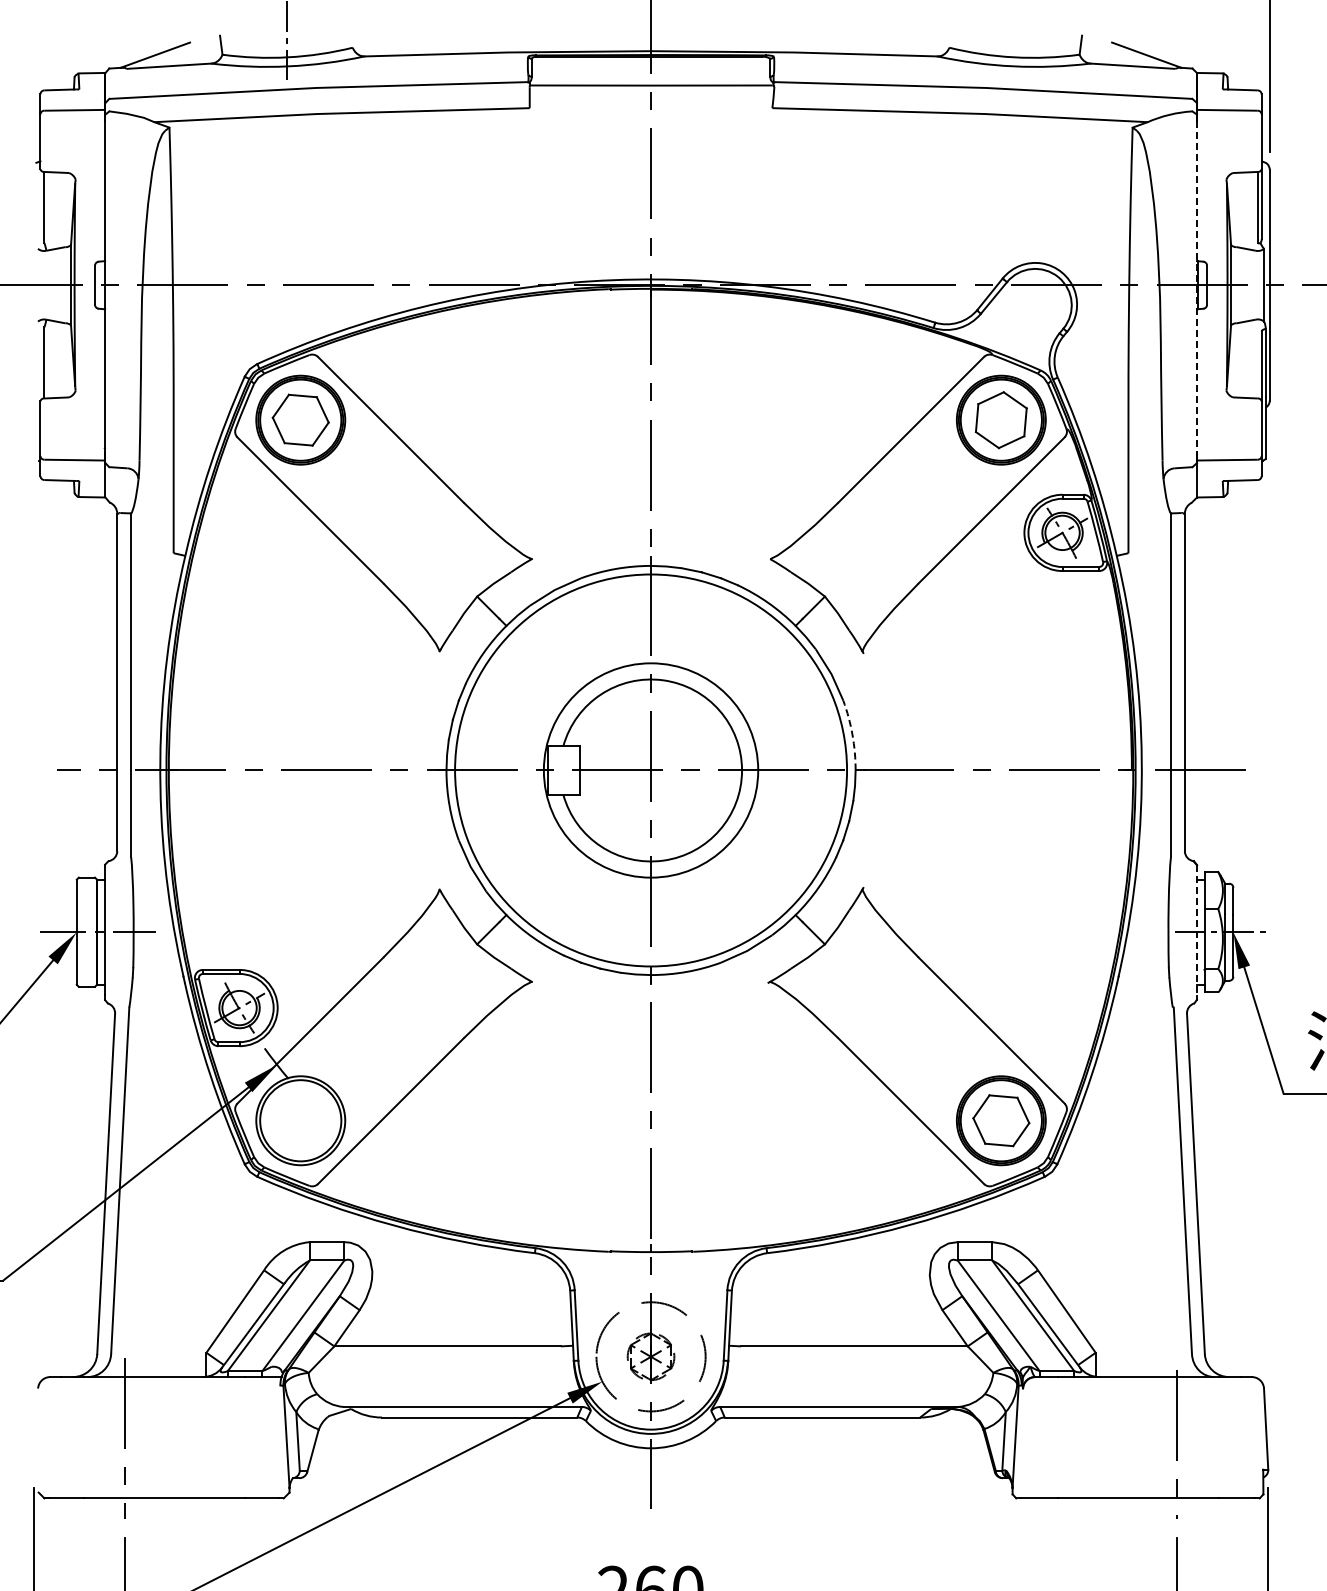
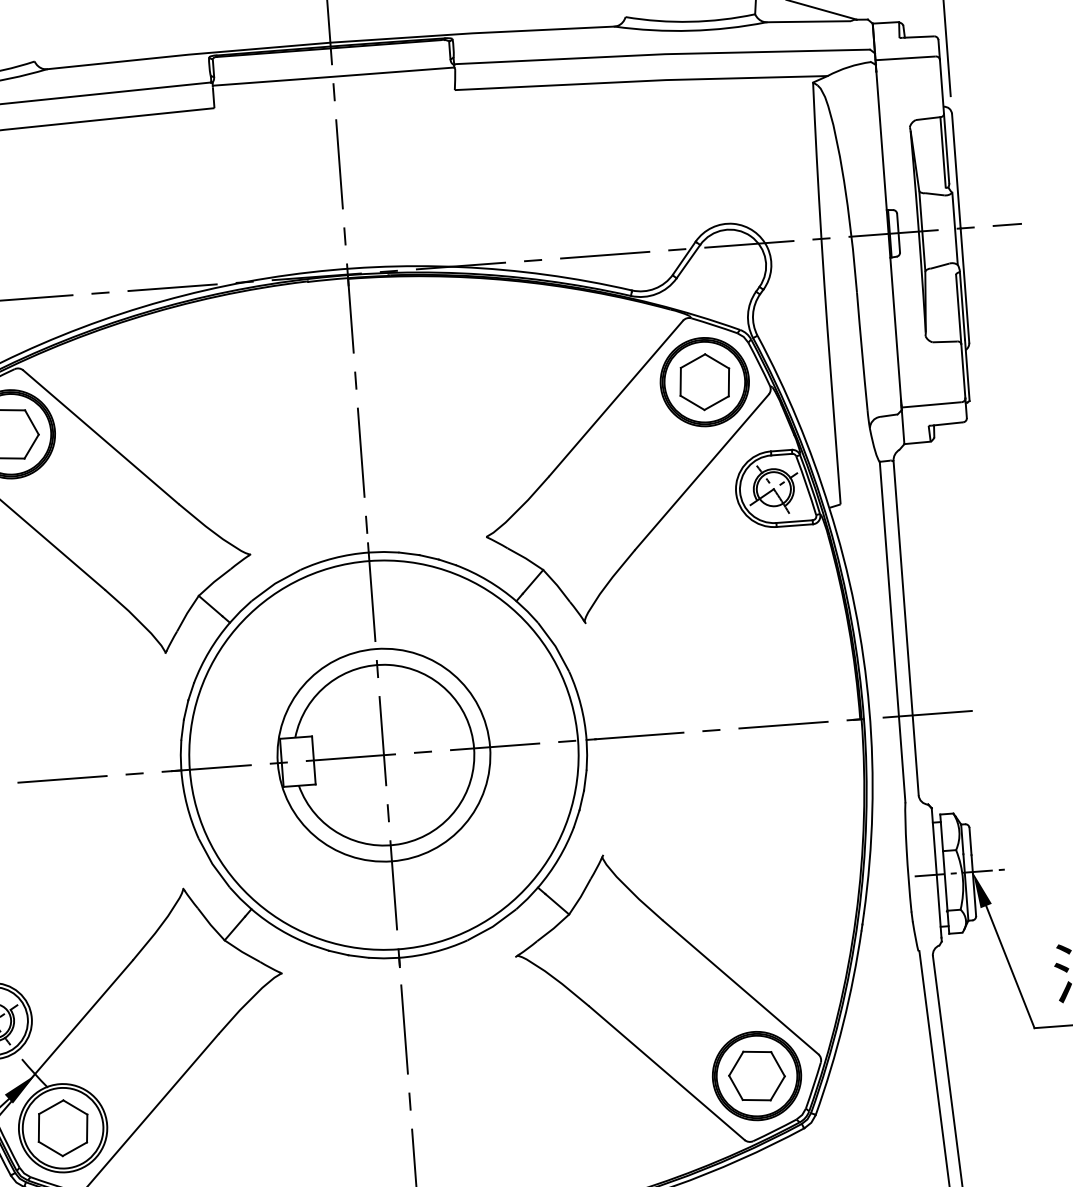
line: (1196, 287) -> (888, 236), dashed -> solid
arc: (852, 734) -> (580, 704), dashed -> solid
line: (1196, 930) -> (936, 873), dashed -> solid
part: (300, 1120) -> (62, 1127), added

